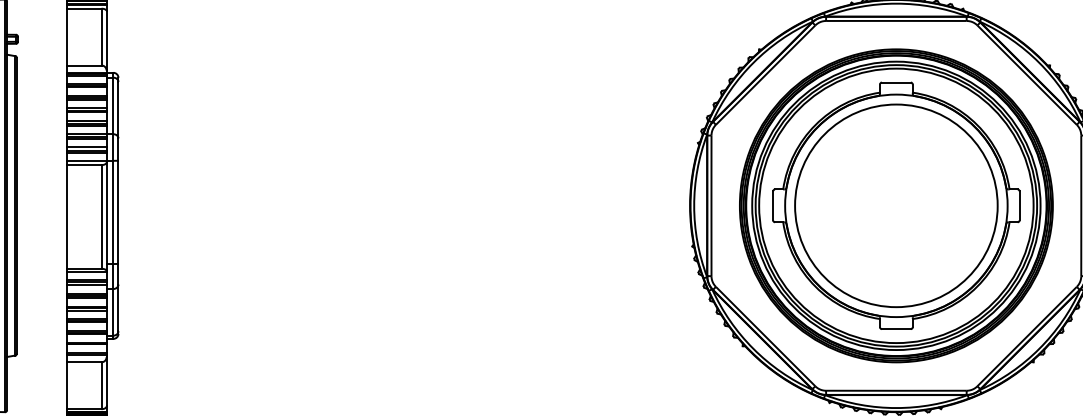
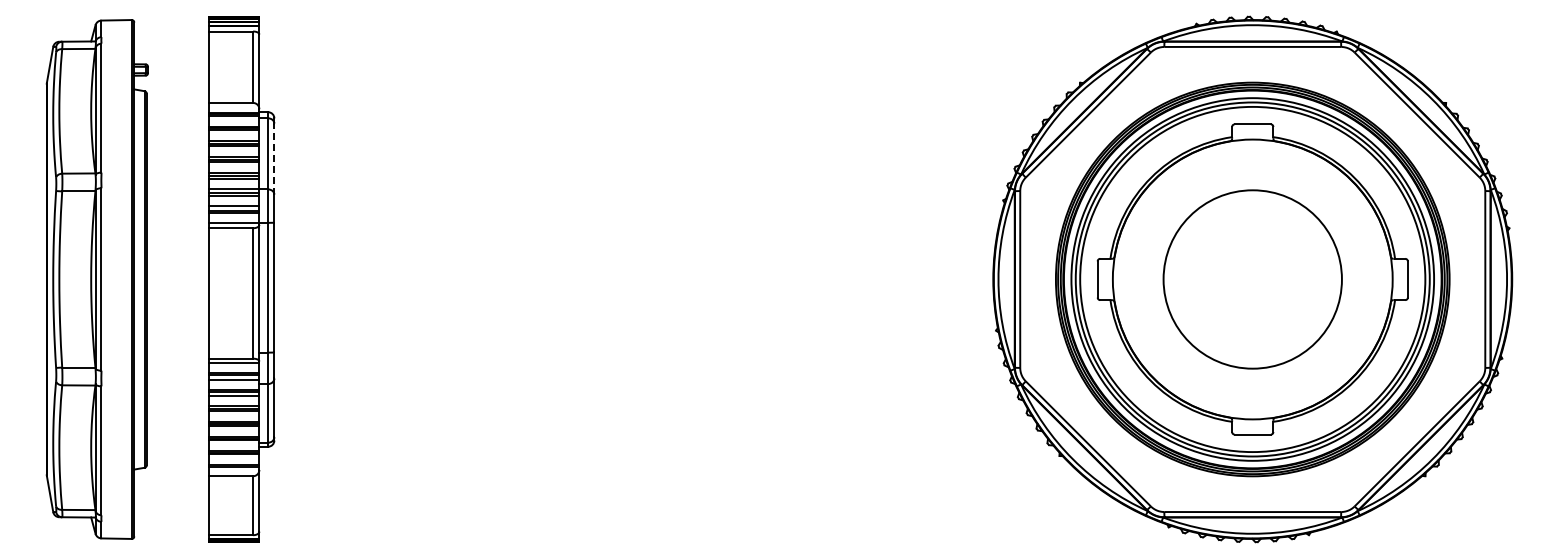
line: (118, 110) -> (274, 159), solid -> dashed
circle: (896, 205) -> (1252, 279), size x0.7

